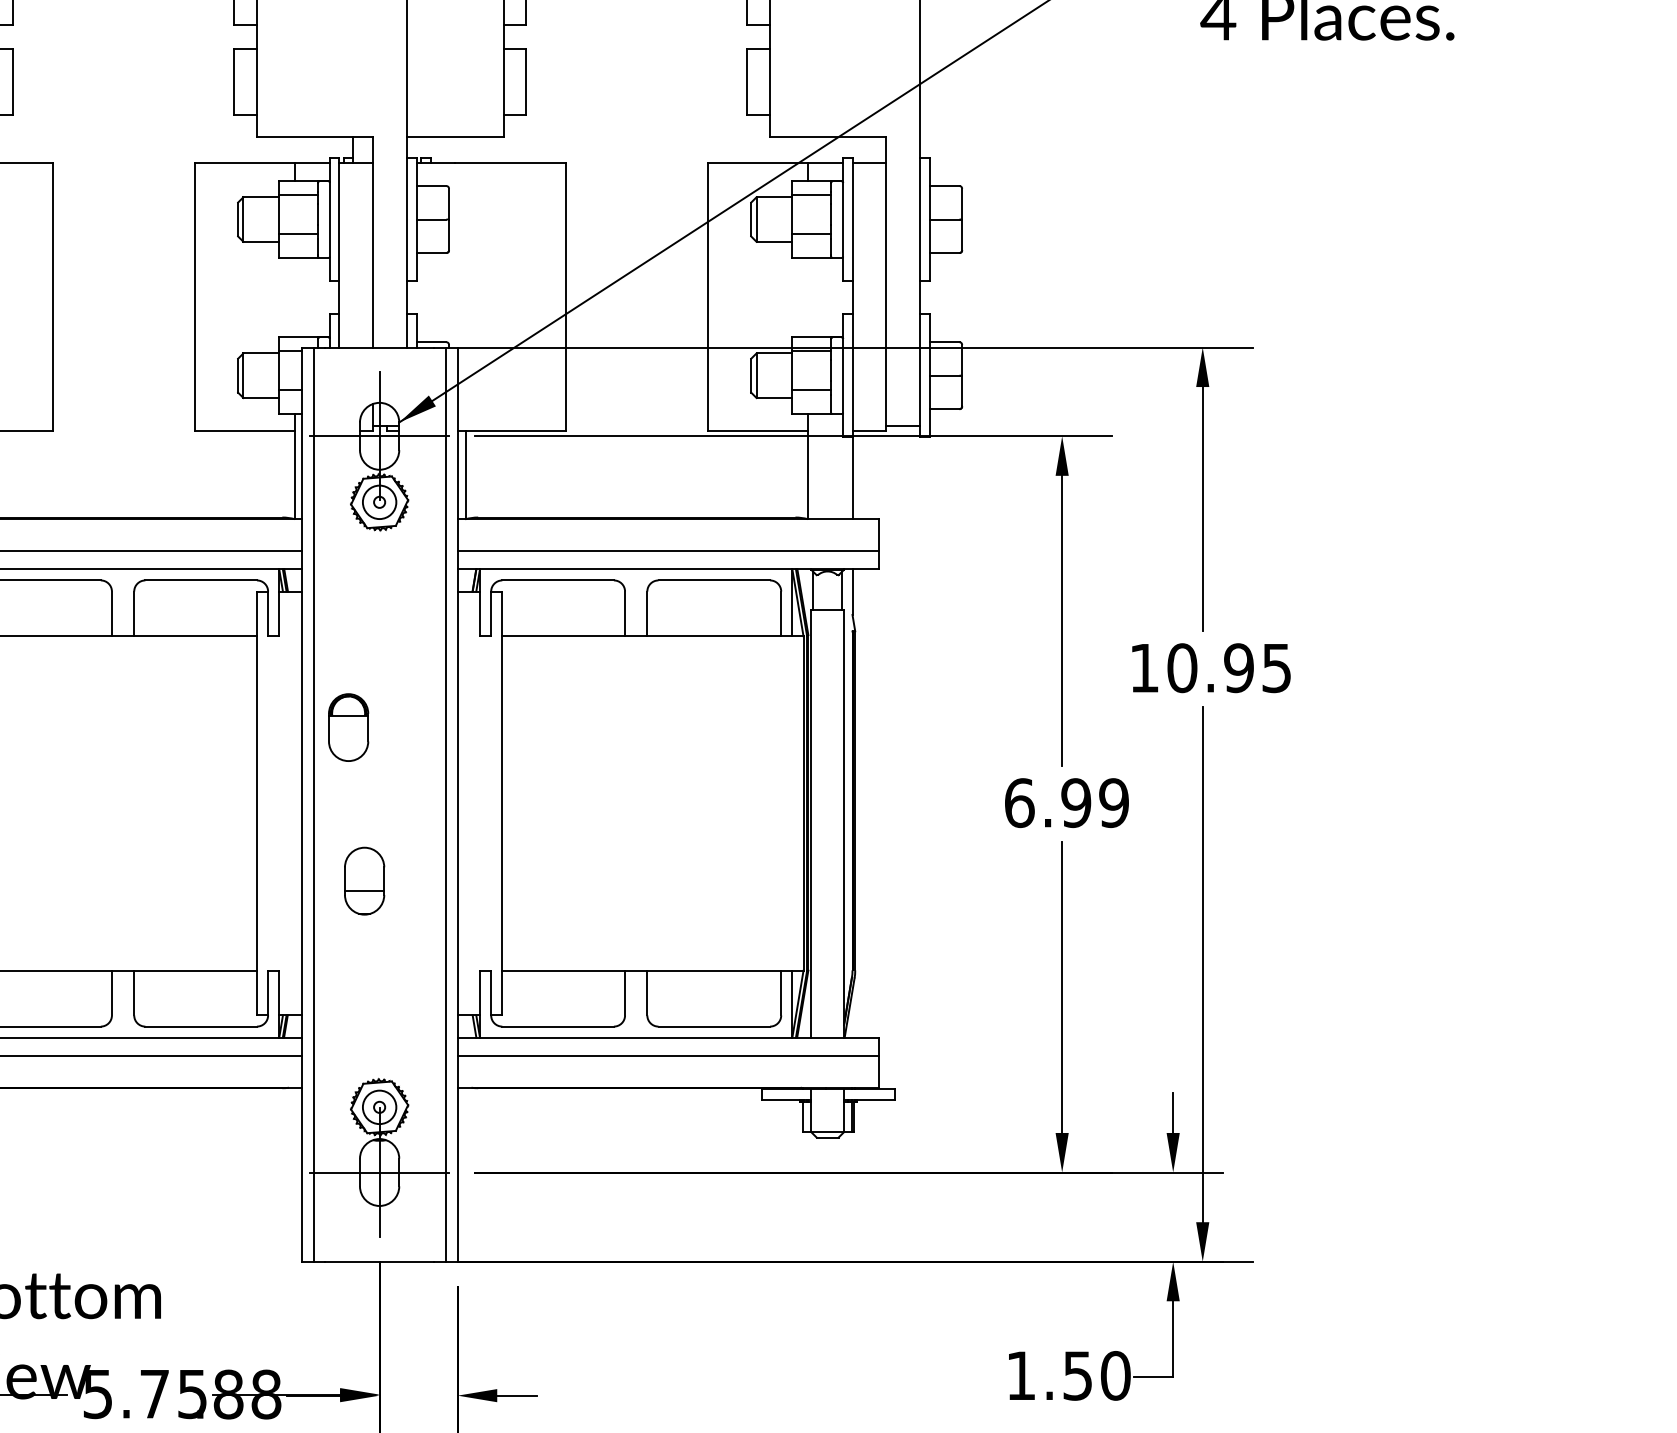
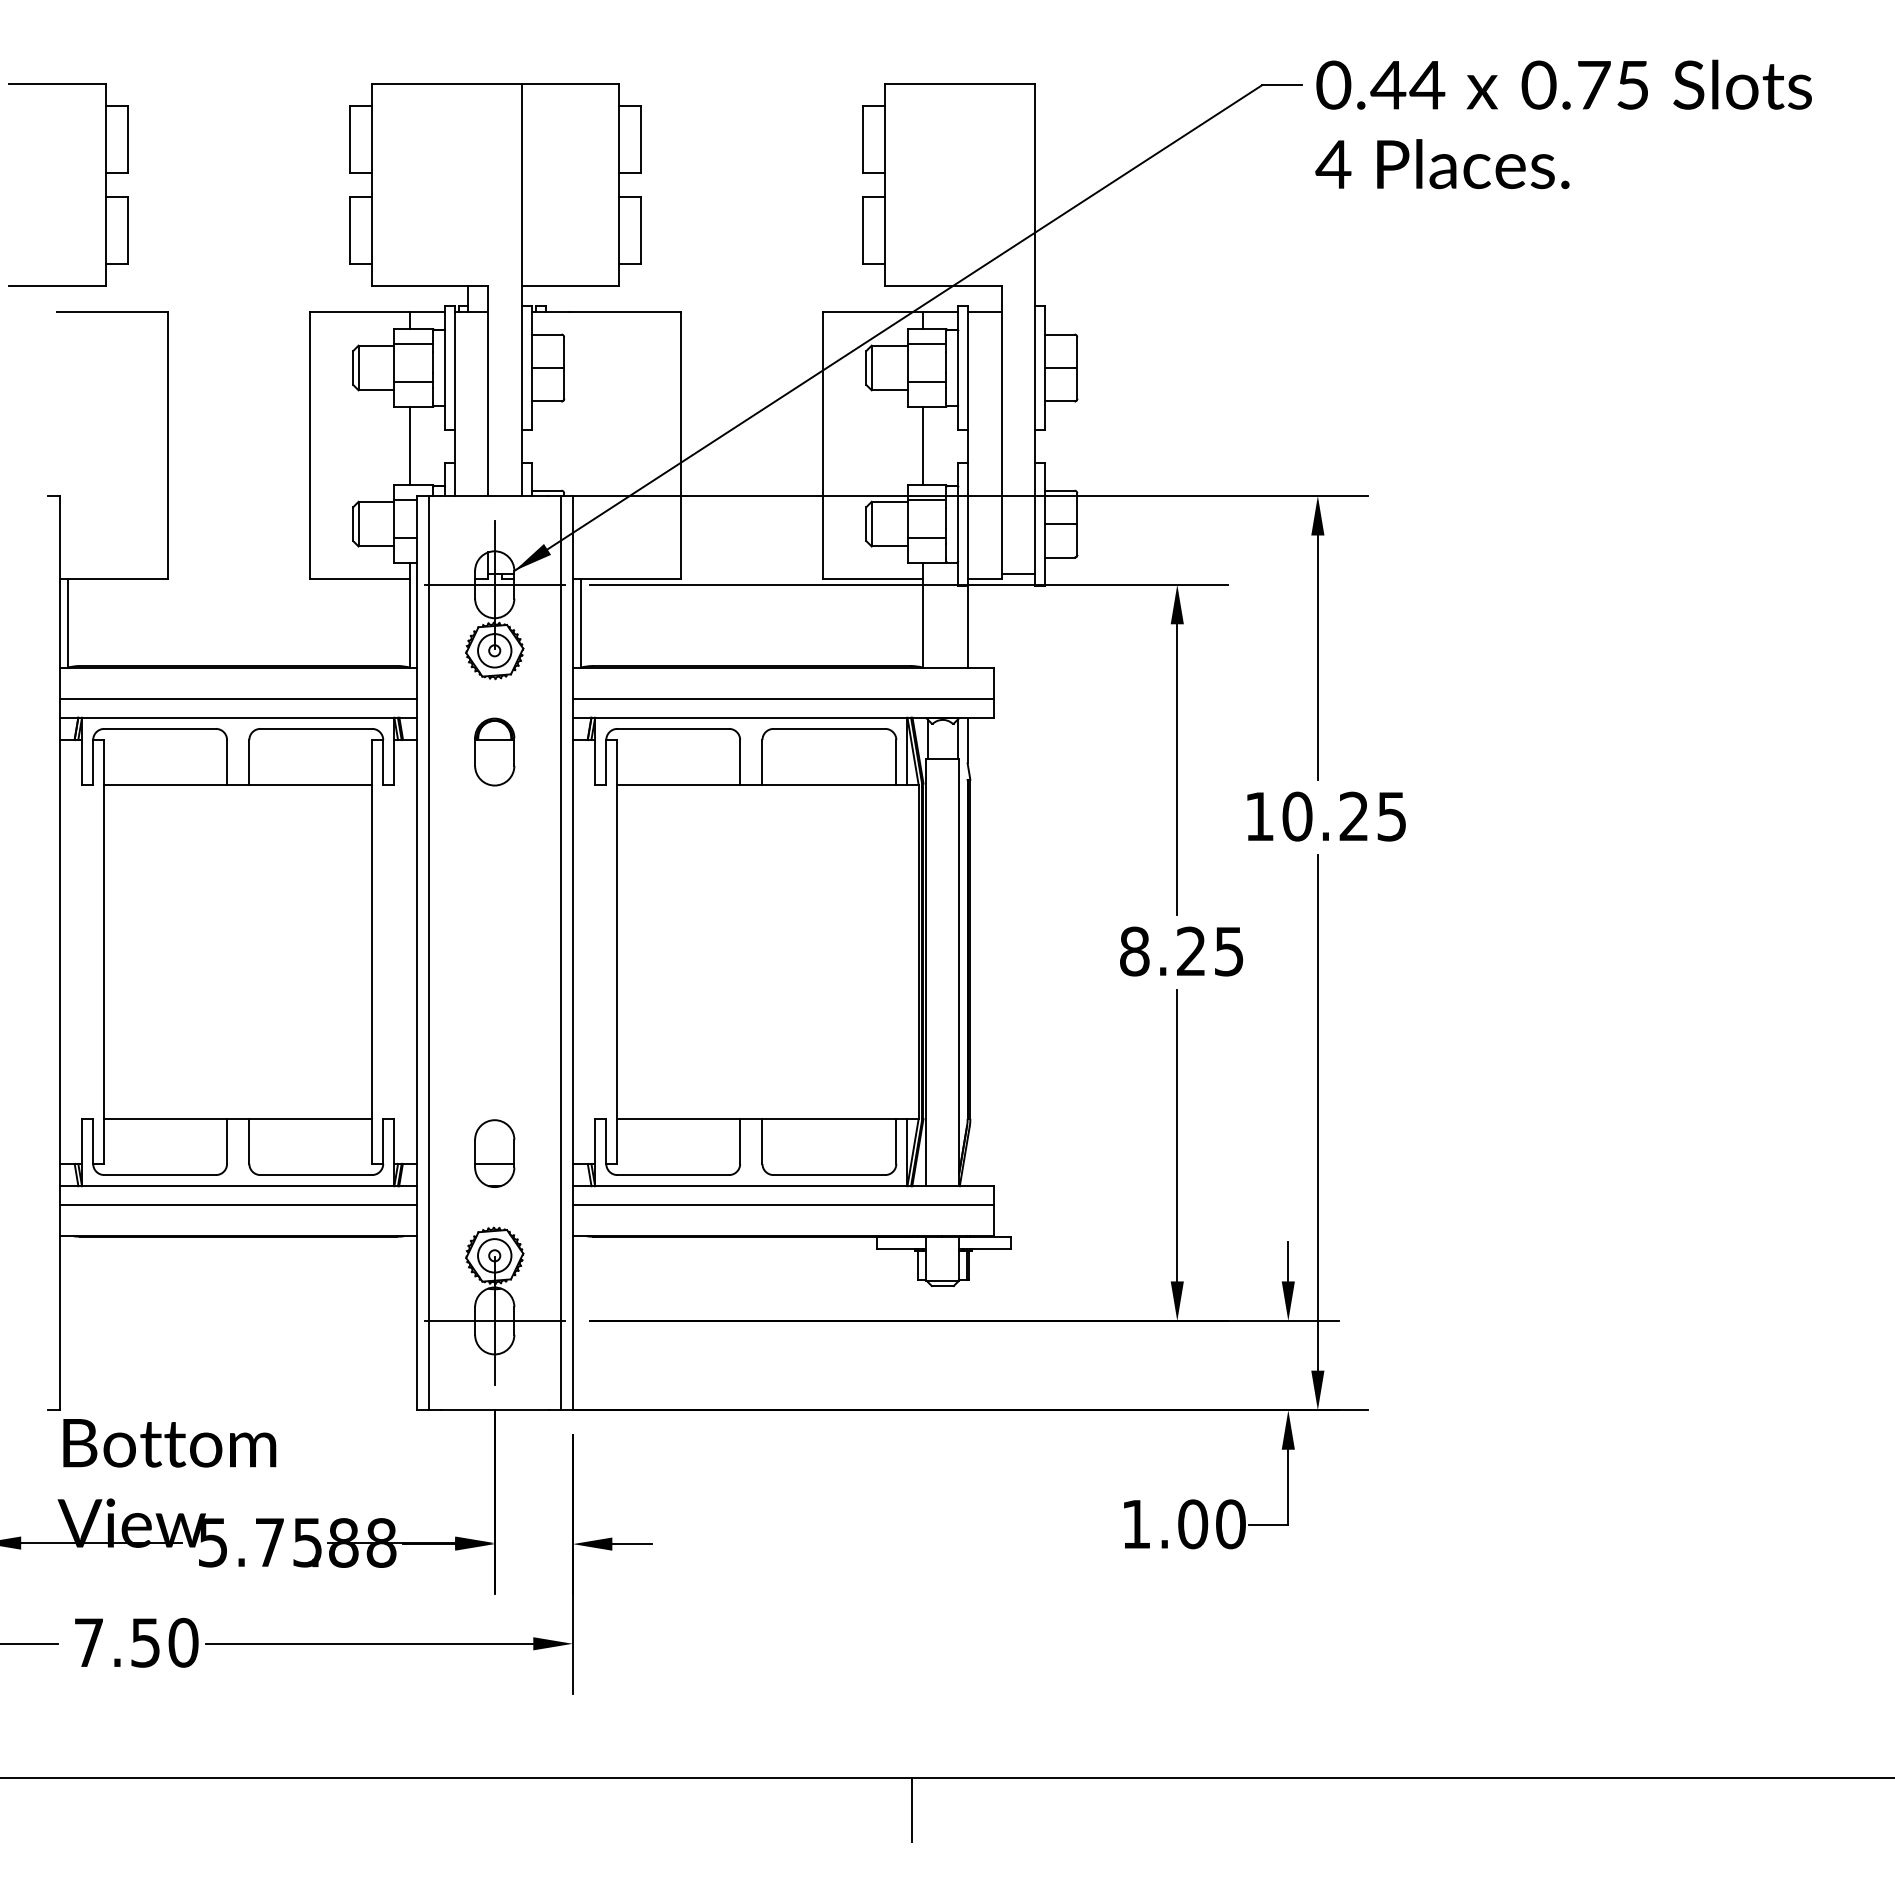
line: (294, 297) -> (409, 445), added
line: (808, 297) -> (923, 445), added
text: (1238, 668) -> (1353, 816), 10.95 -> 10.25
part: (348, 727) -> (494, 751), moved
text: (1067, 803) -> (1182, 951), 6.99 -> 8.25
part: (364, 881) -> (494, 1153), moved
text: (1078, 1376) -> (1193, 1524), 1.50 -> 1.00

